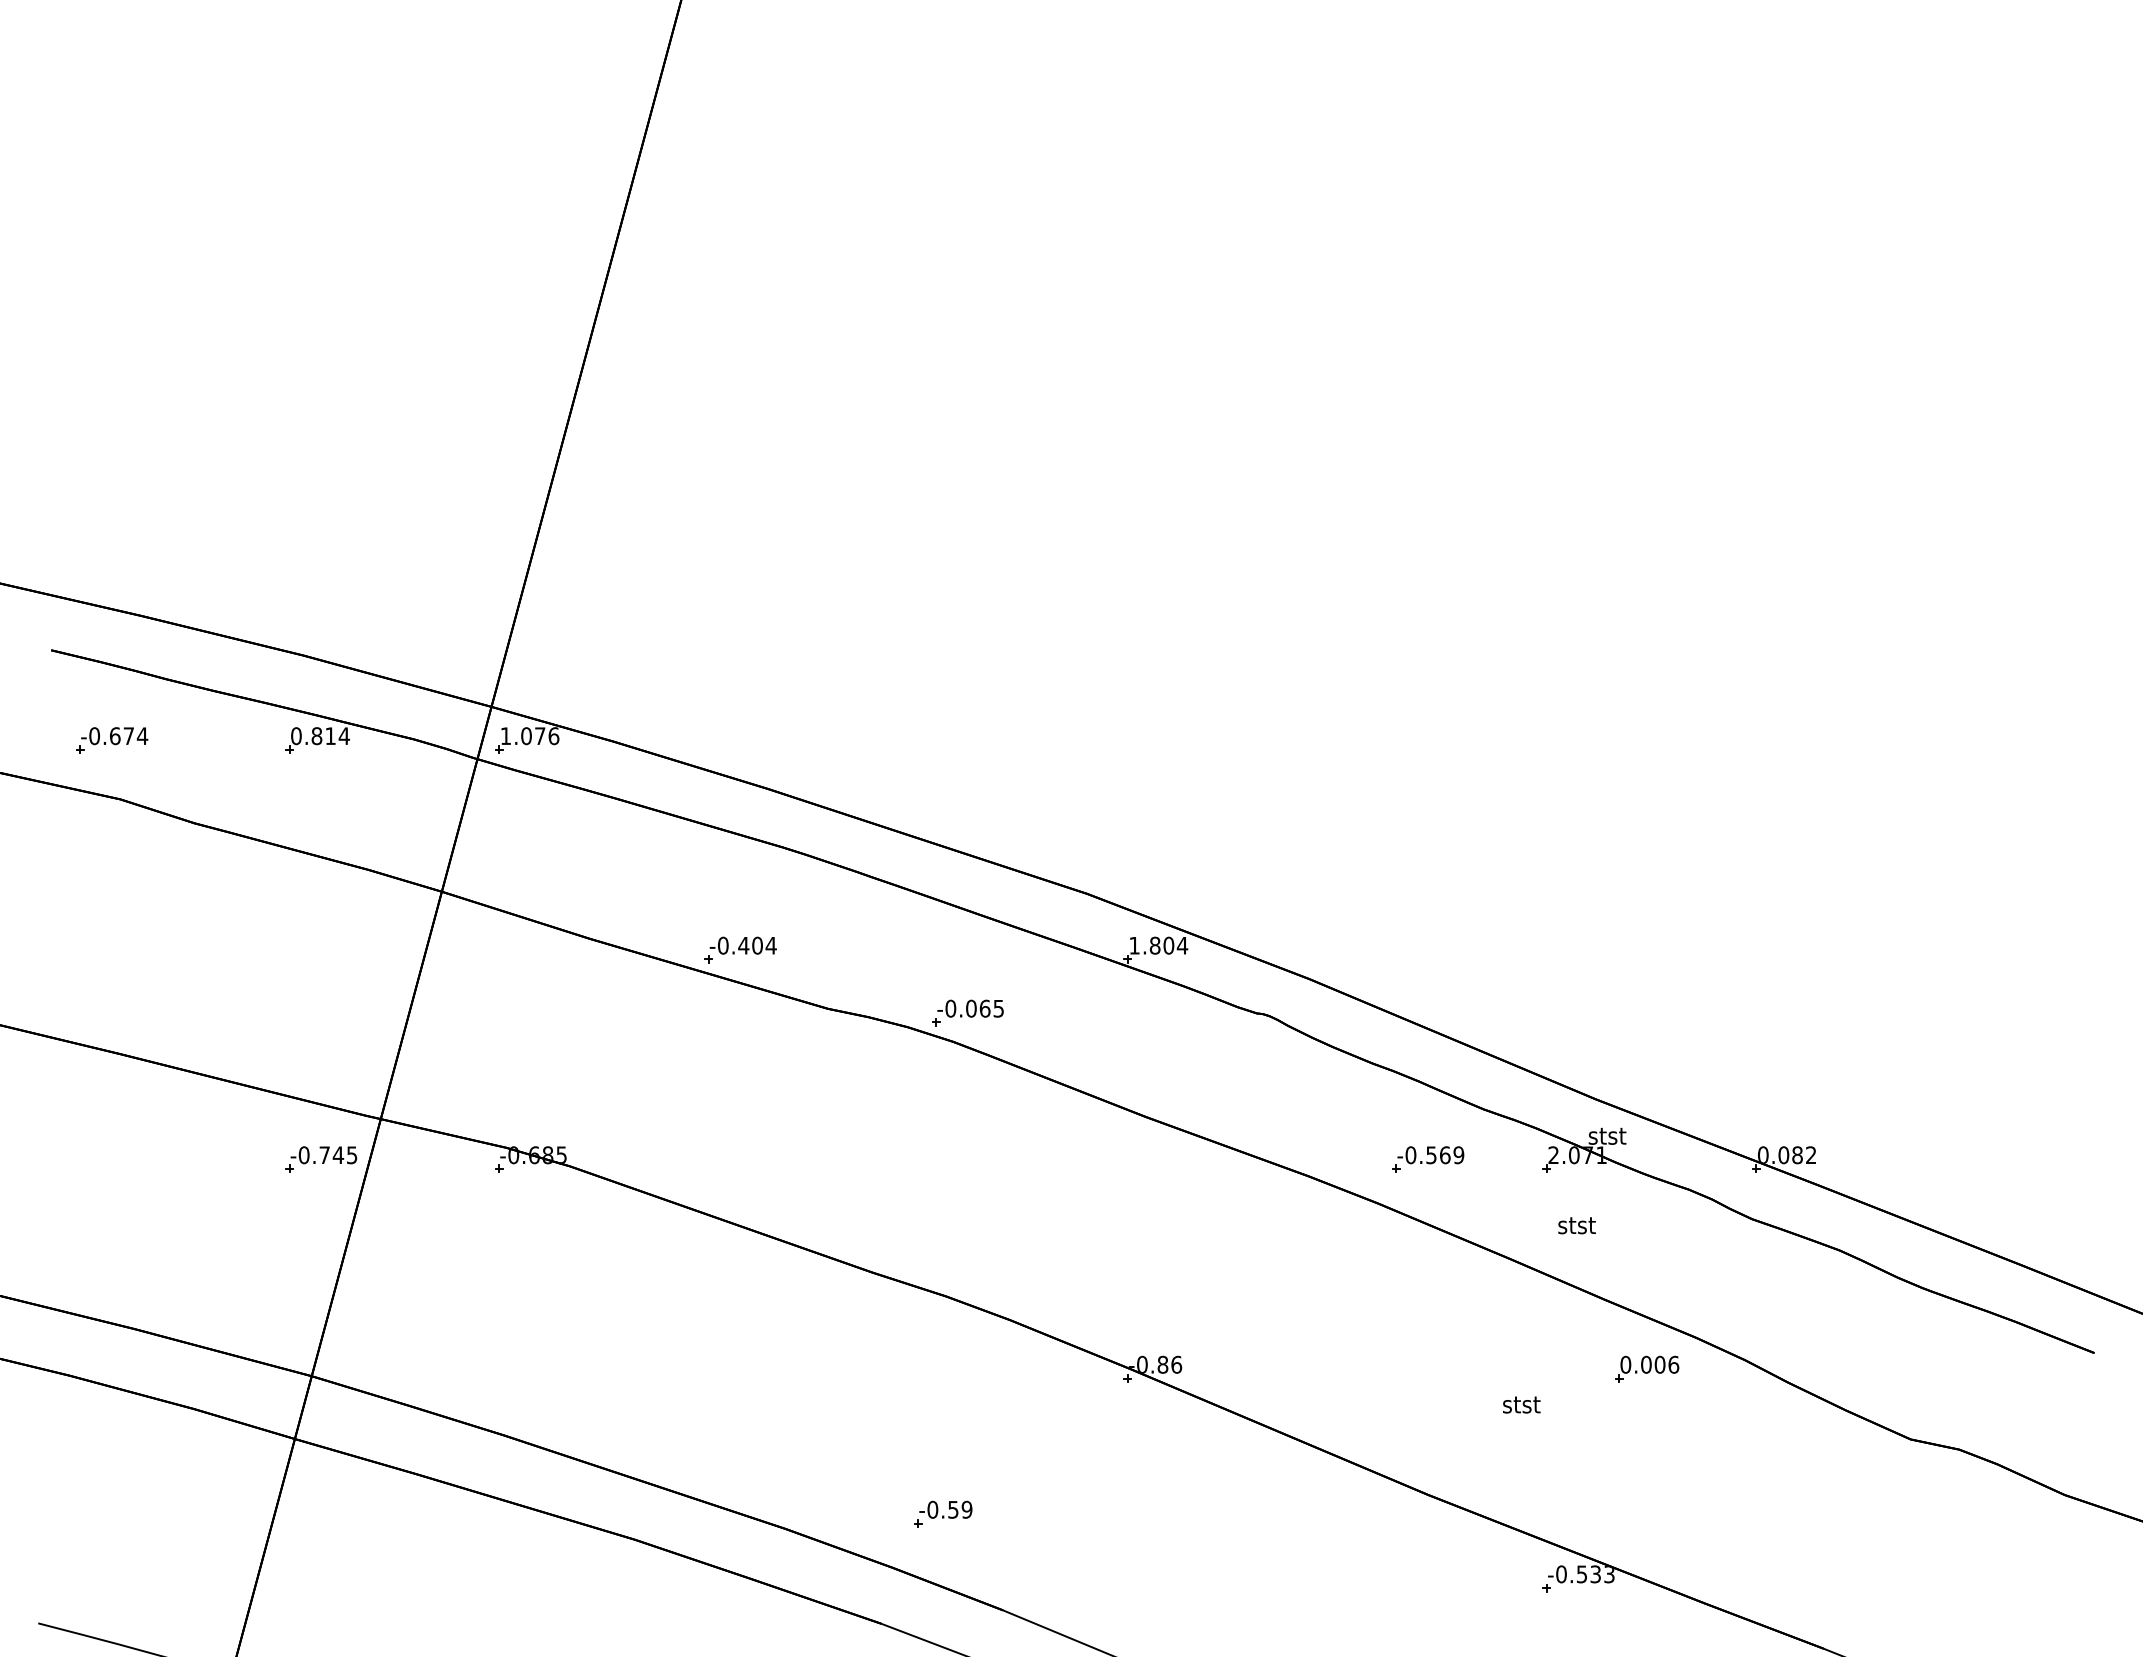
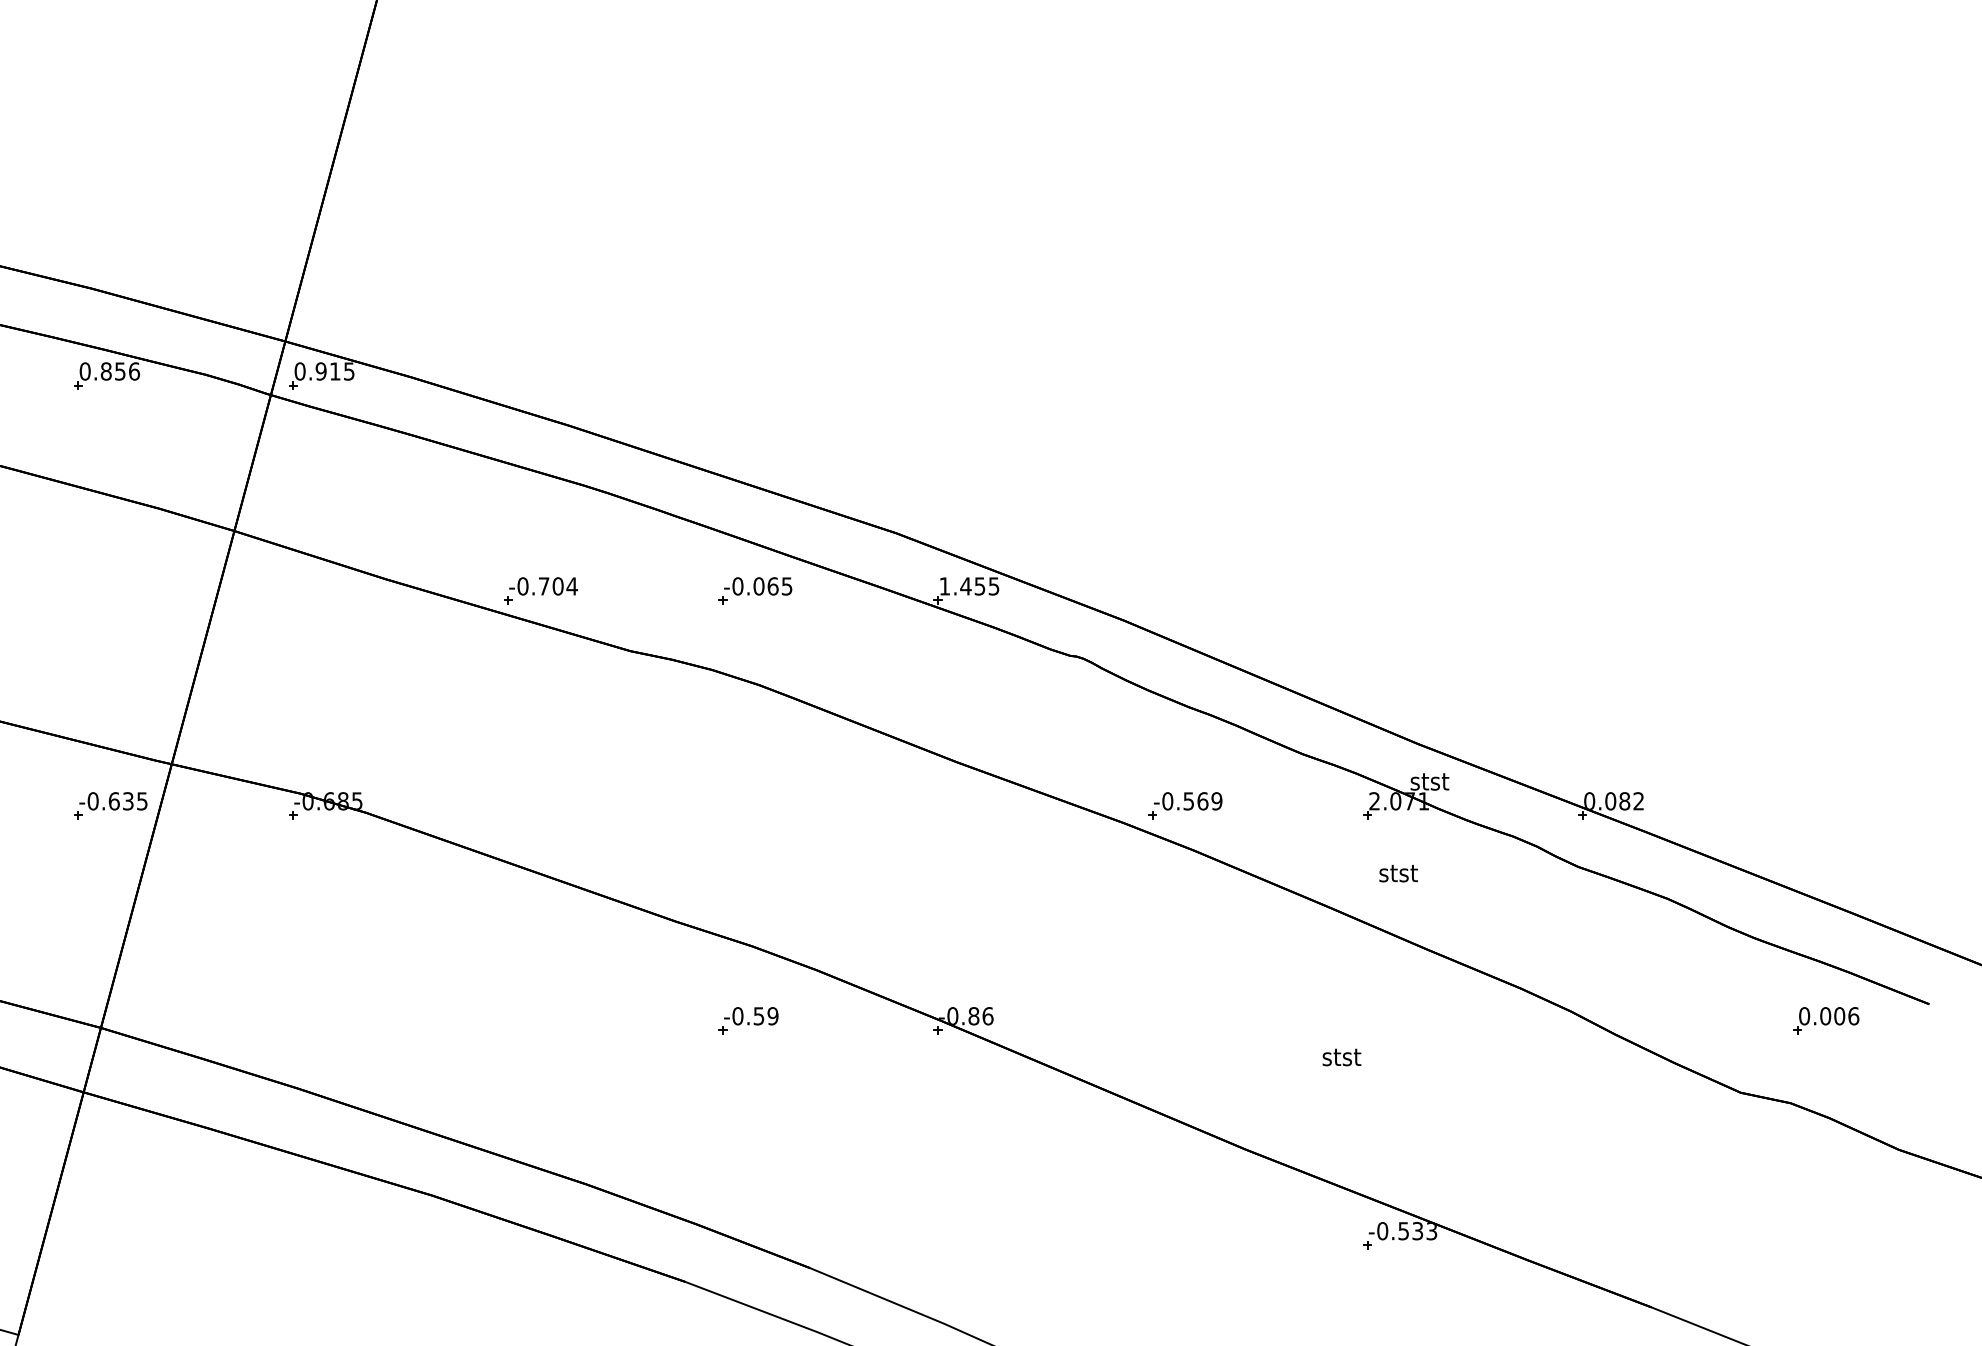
text: (337, 736) -> (127, 371), 0.814 -> 0.856
text: (529, 736) -> (324, 371), 1.076 -> 0.915
text: (743, 945) -> (543, 586), -0.404 -> -0.704
text: (1168, 945) -> (979, 586), 1.804 -> 1.455
part: (967, 1012) -> (755, 590), moved
text: (331, 1155) -> (121, 801), -0.745 -> -0.635
part: (1428, 1159) -> (1185, 805), moved
part: (1647, 1368) -> (1826, 1020), moved
part: (943, 1513) -> (748, 1020), moved

